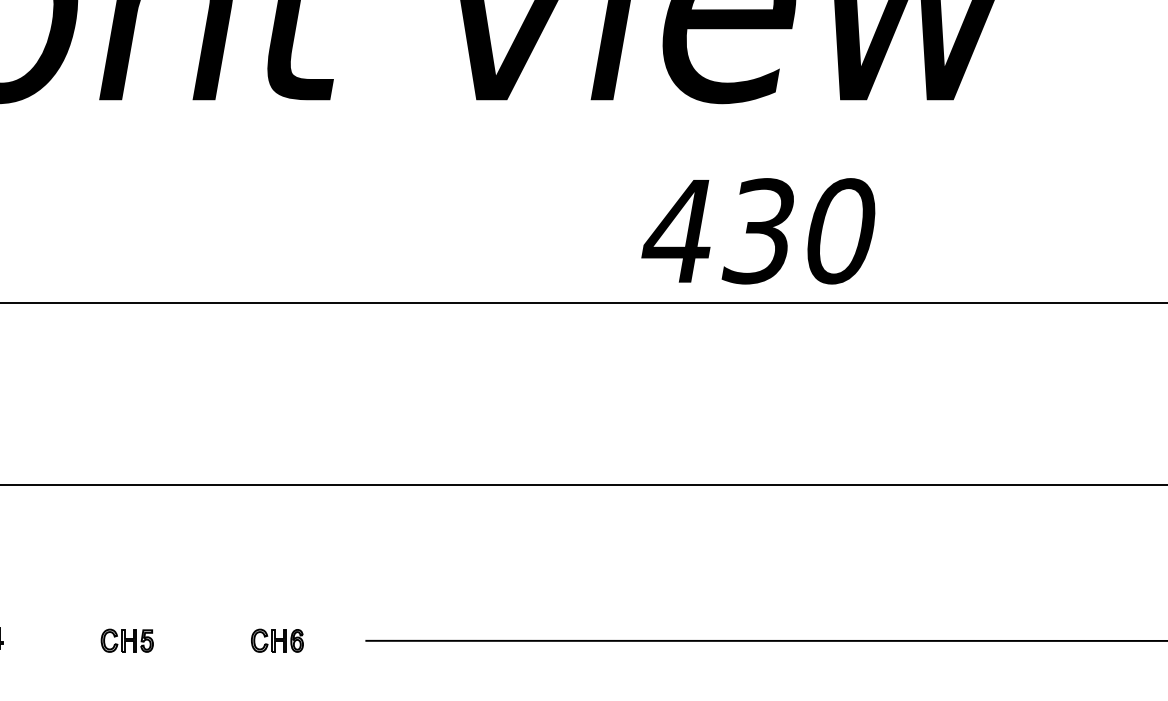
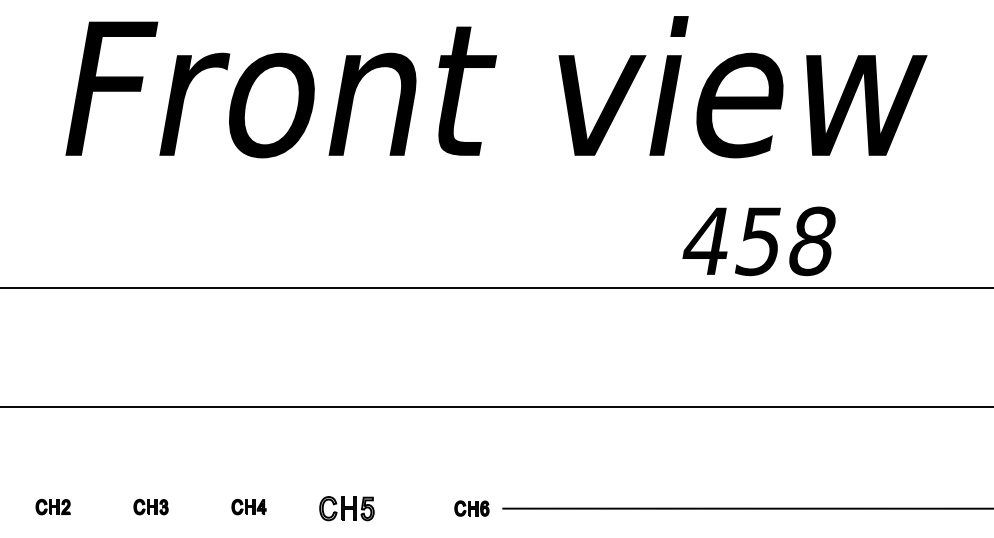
text: (799, 229) -> (785, 240), 430 -> 458
part: (126, 640) -> (346, 508), size x1.6
part: (276, 640) -> (471, 508), moved

